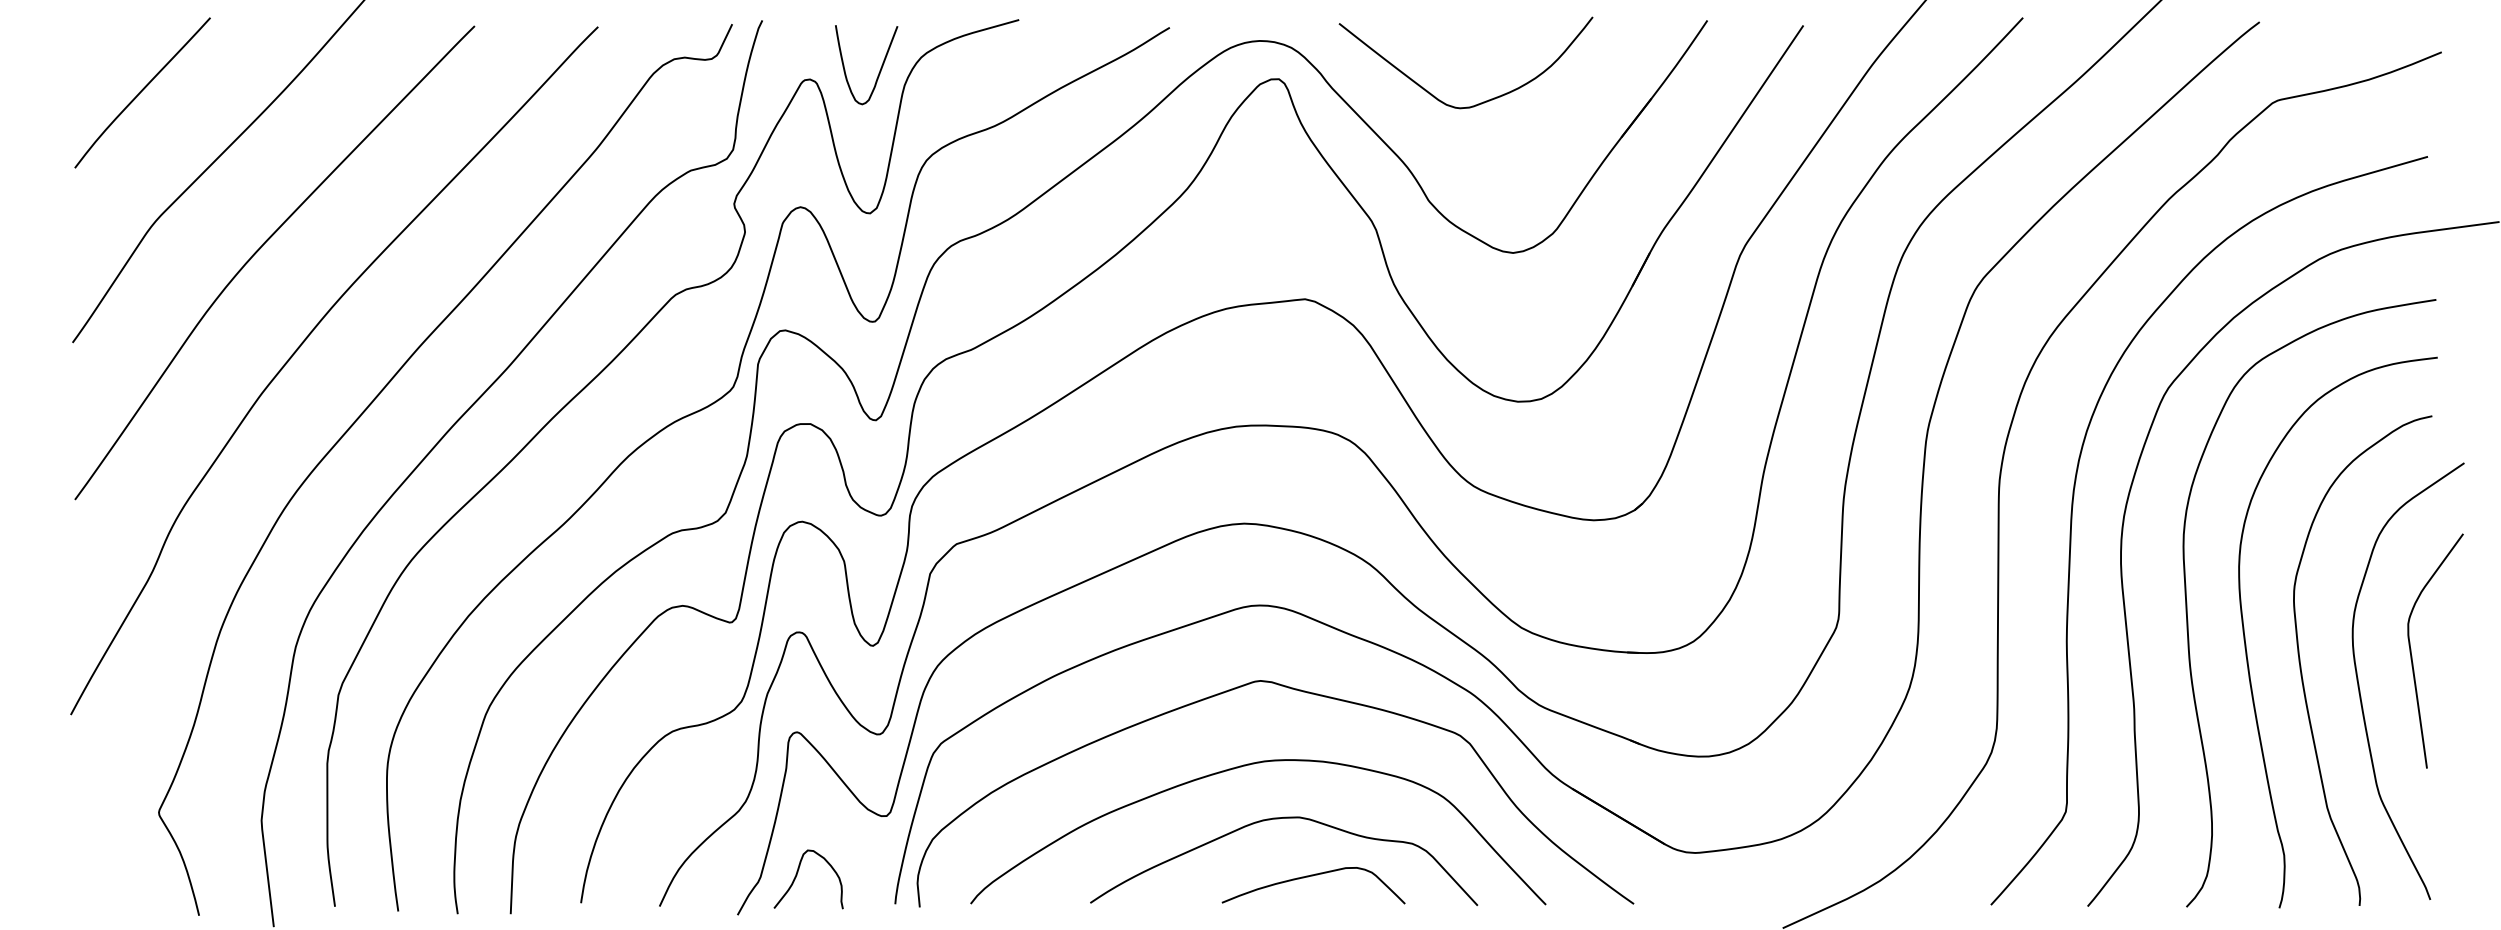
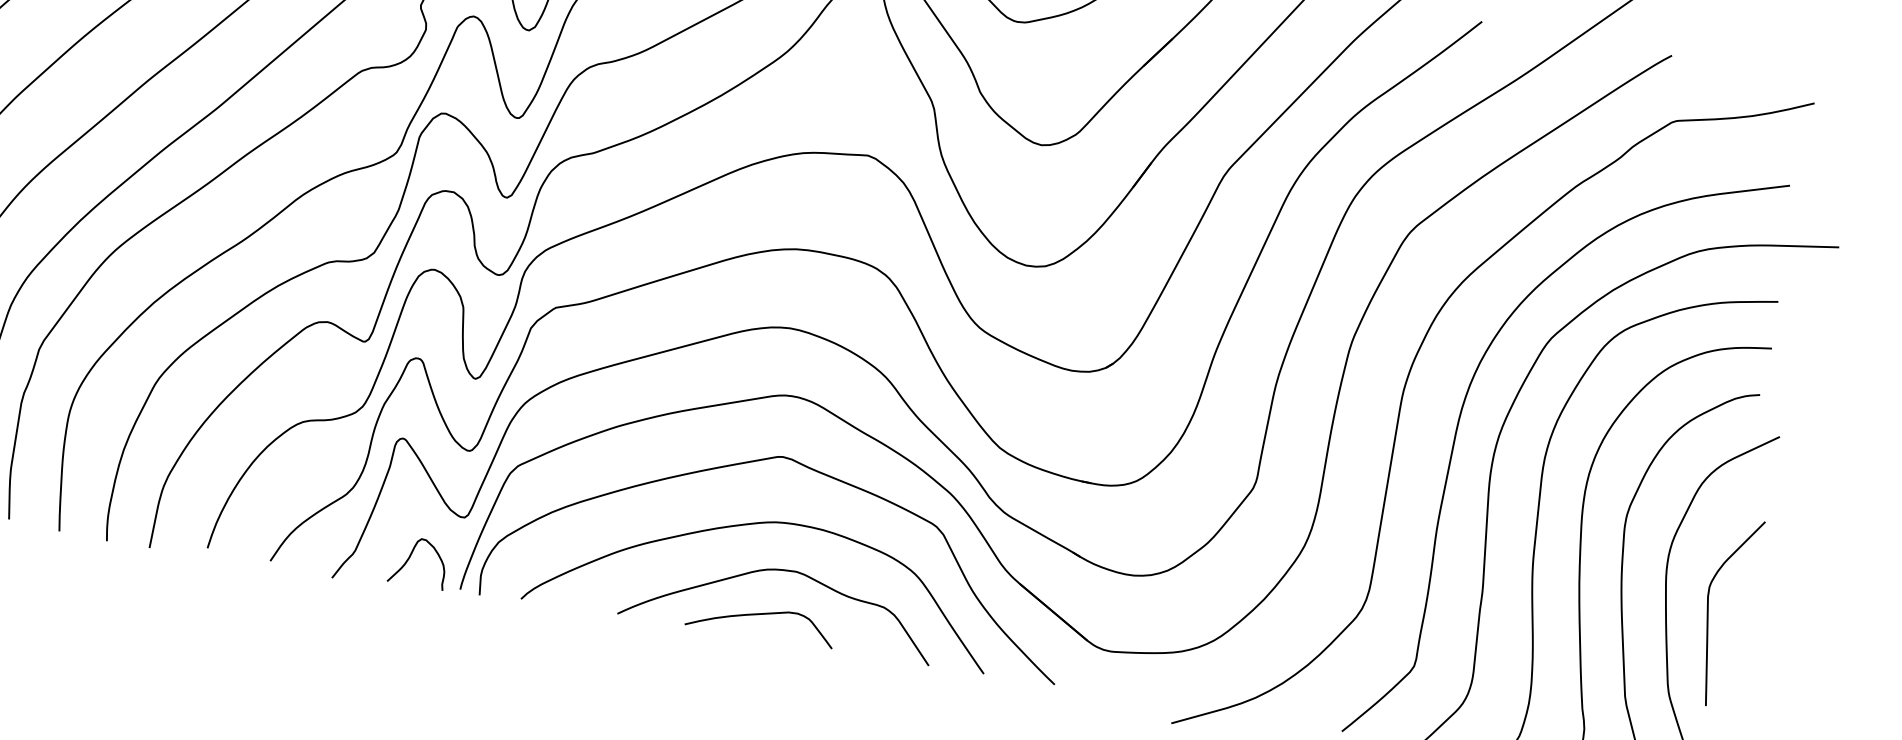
curve: (2412, 655) -> (1708, 613), moved
curve: (797, 875) -> (410, 557), moved
curve: (1313, 876) -> (761, 615), moved

